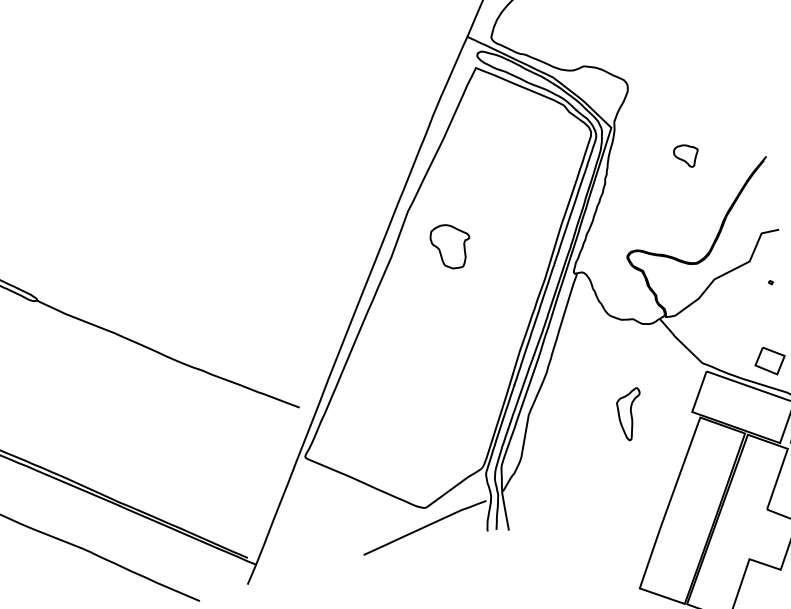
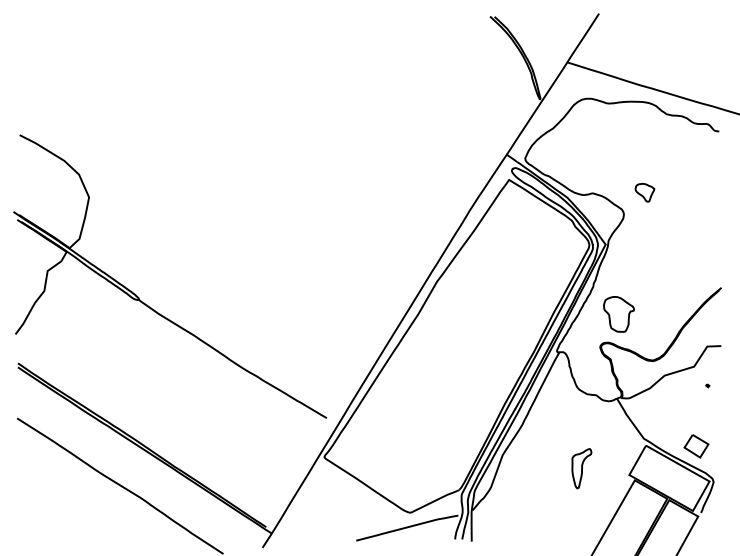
part: (686, 155) -> (644, 192), moved
part: (450, 246) -> (618, 314), moved

